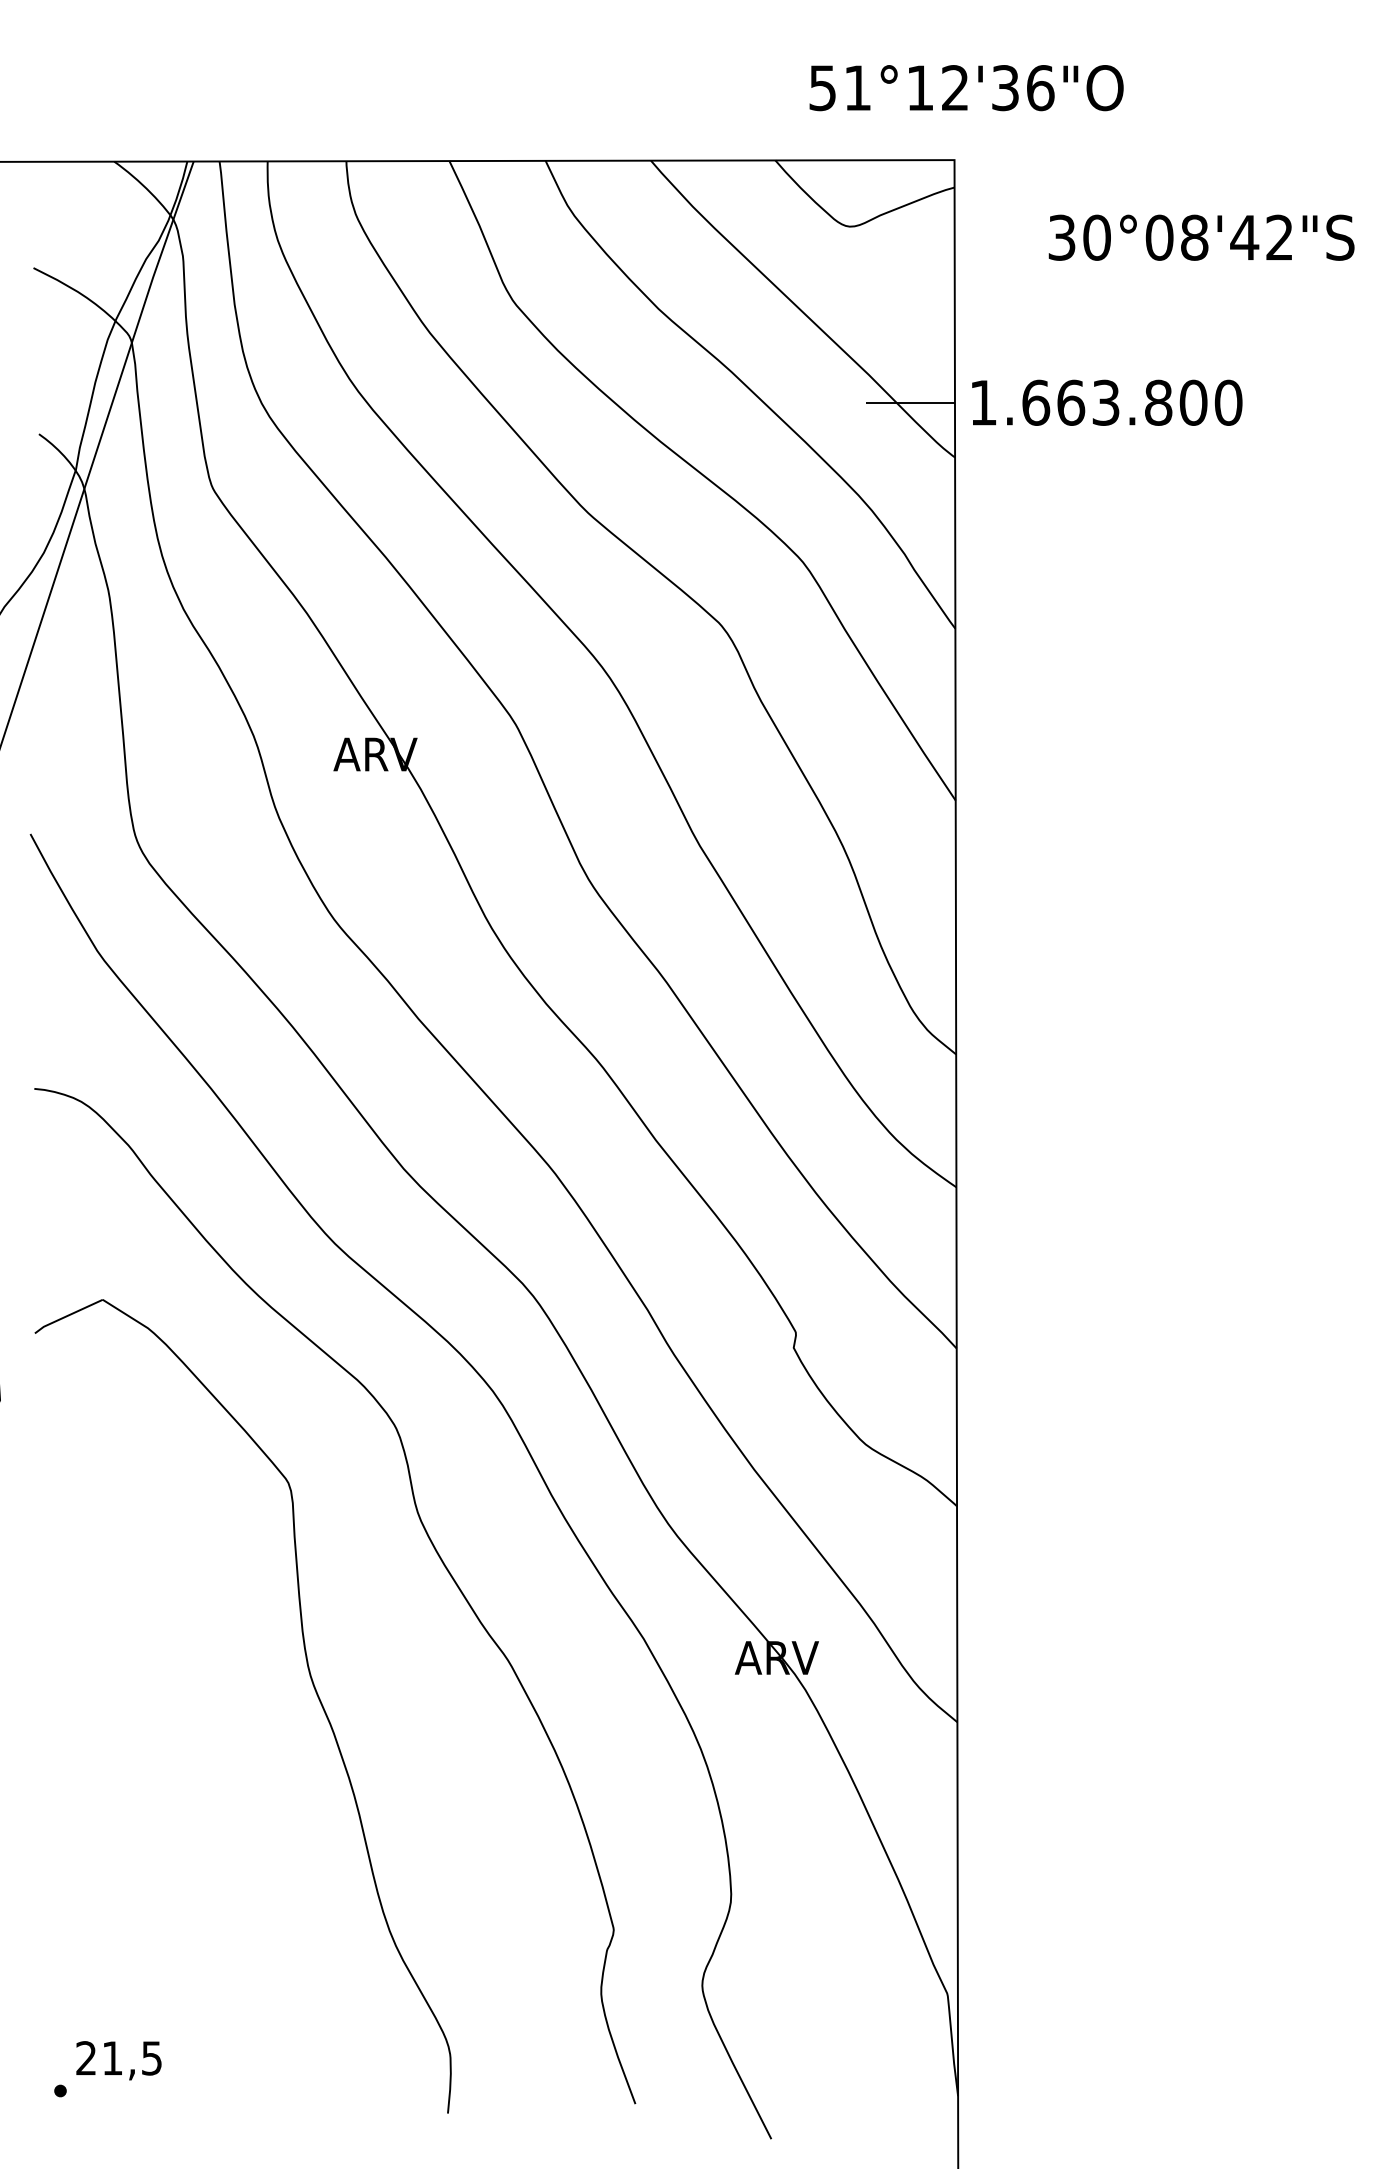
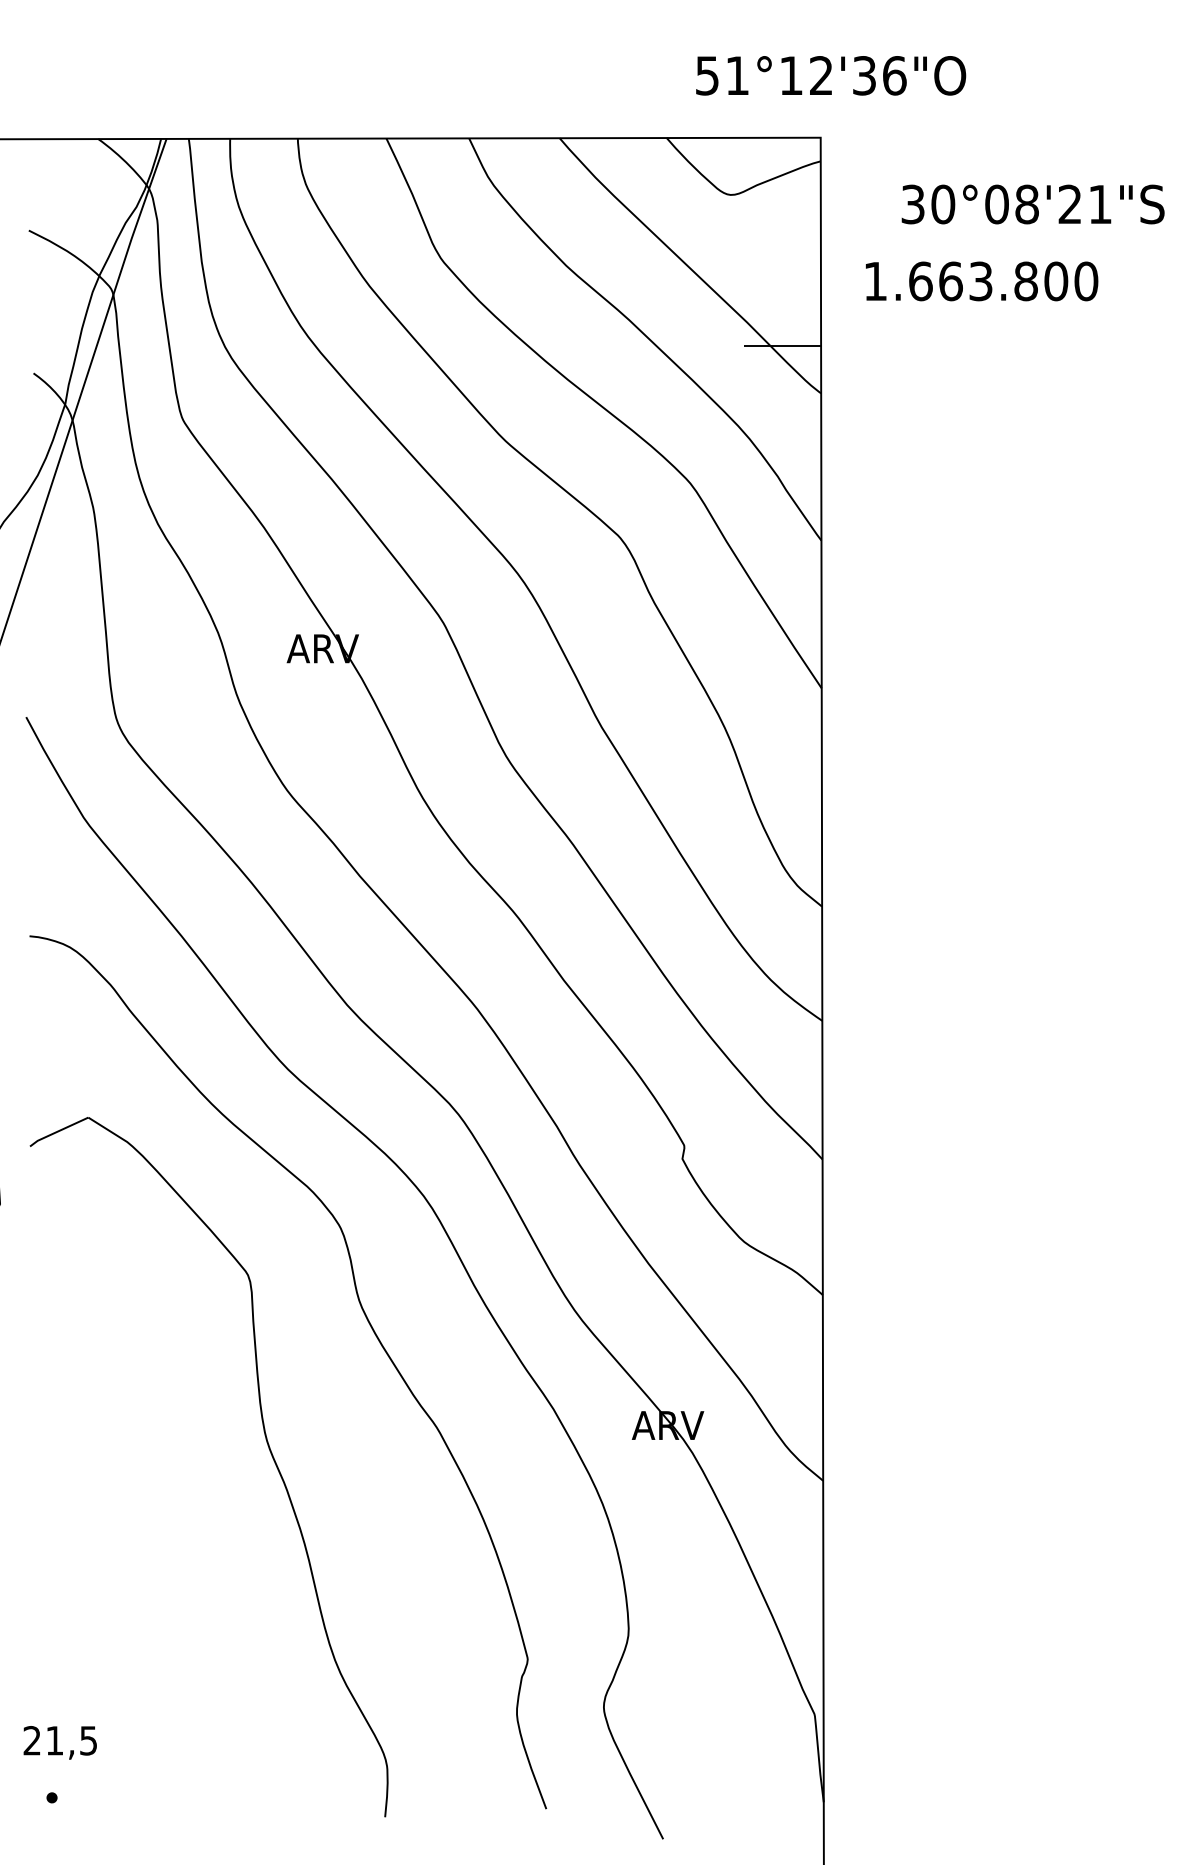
text: (1261, 236) -> (1084, 203), 30°08'42"S -> 30°08'21"S
text: (1107, 402) -> (982, 281), moved
text: (118, 2060) -> (59, 1742), moved

